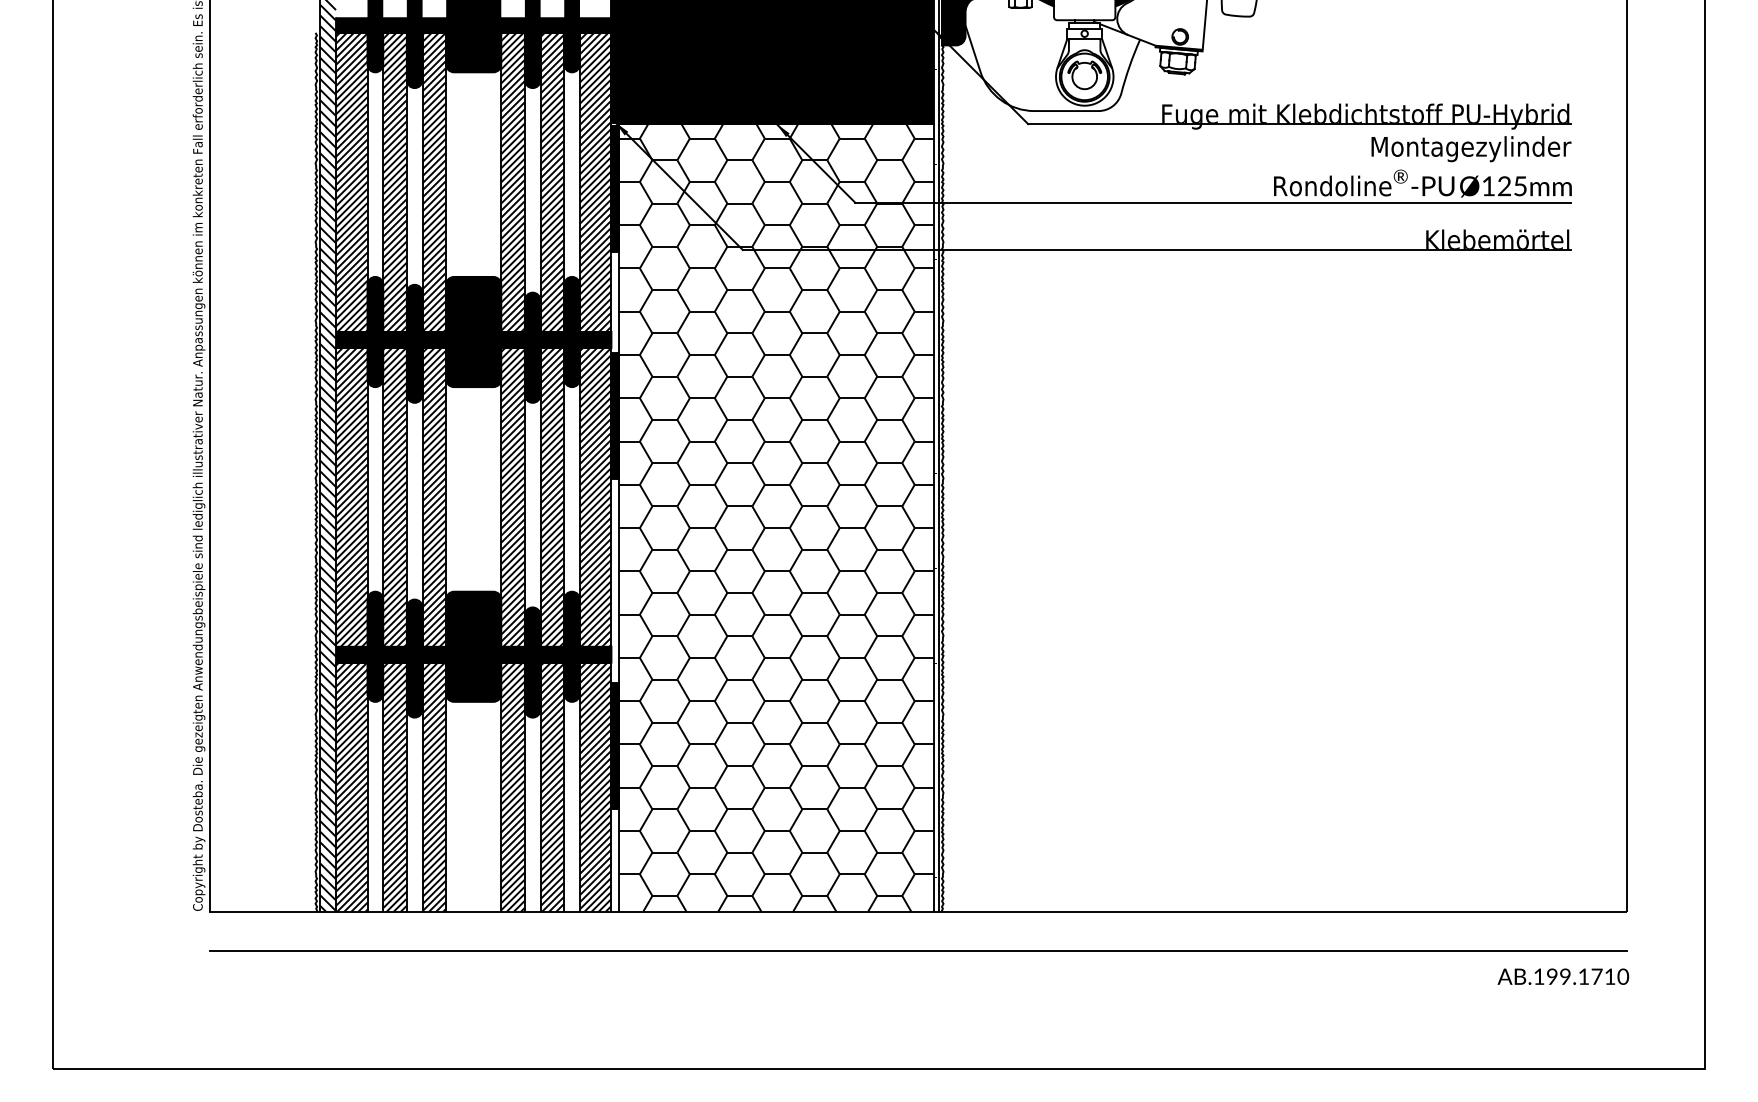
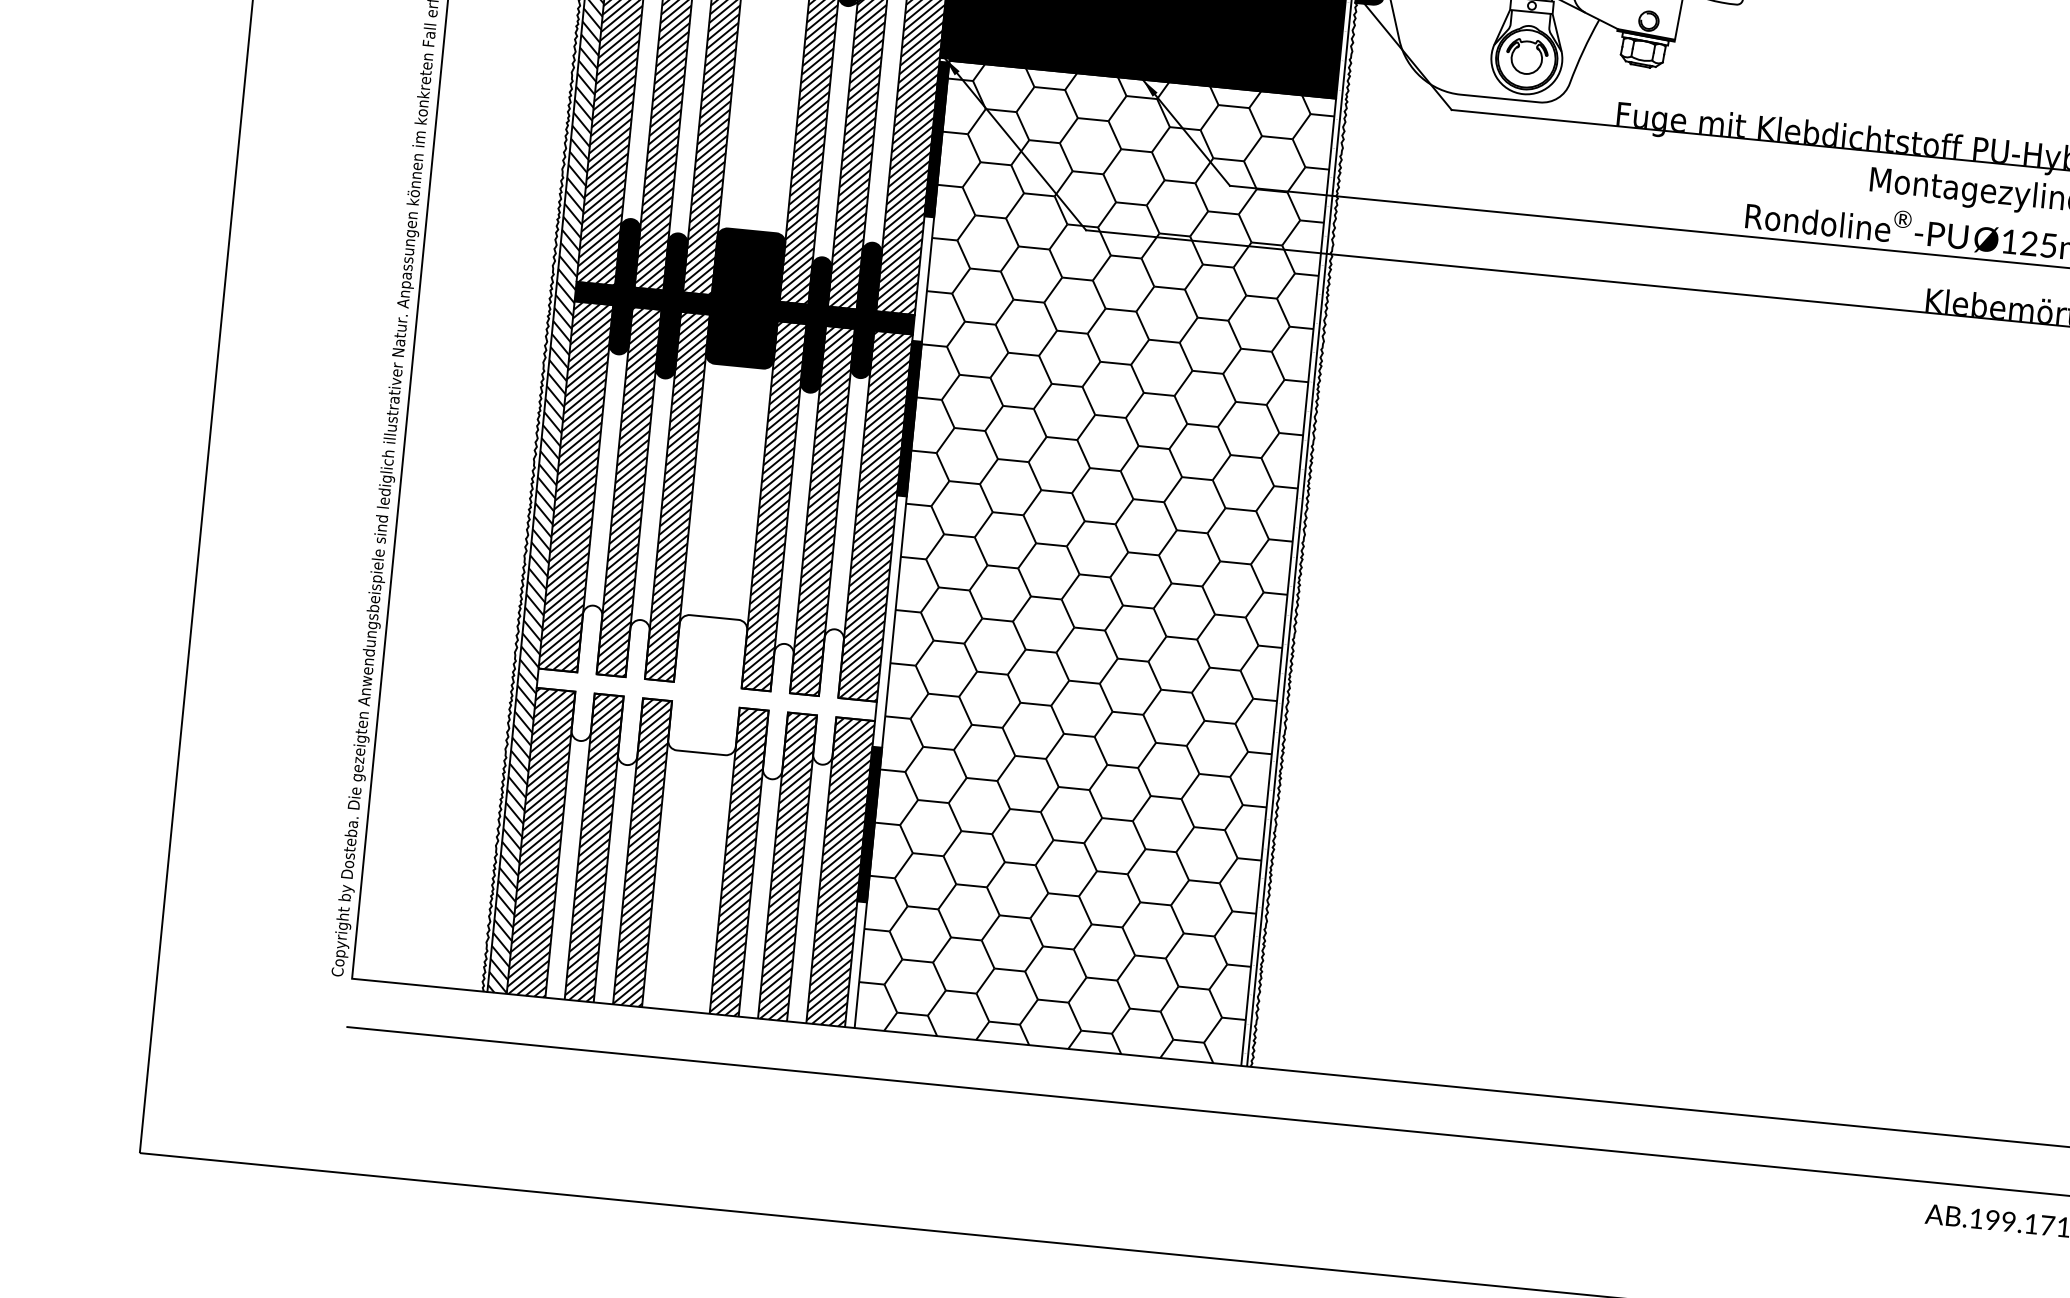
fill: (473, 654) -> (706, 694), removed

